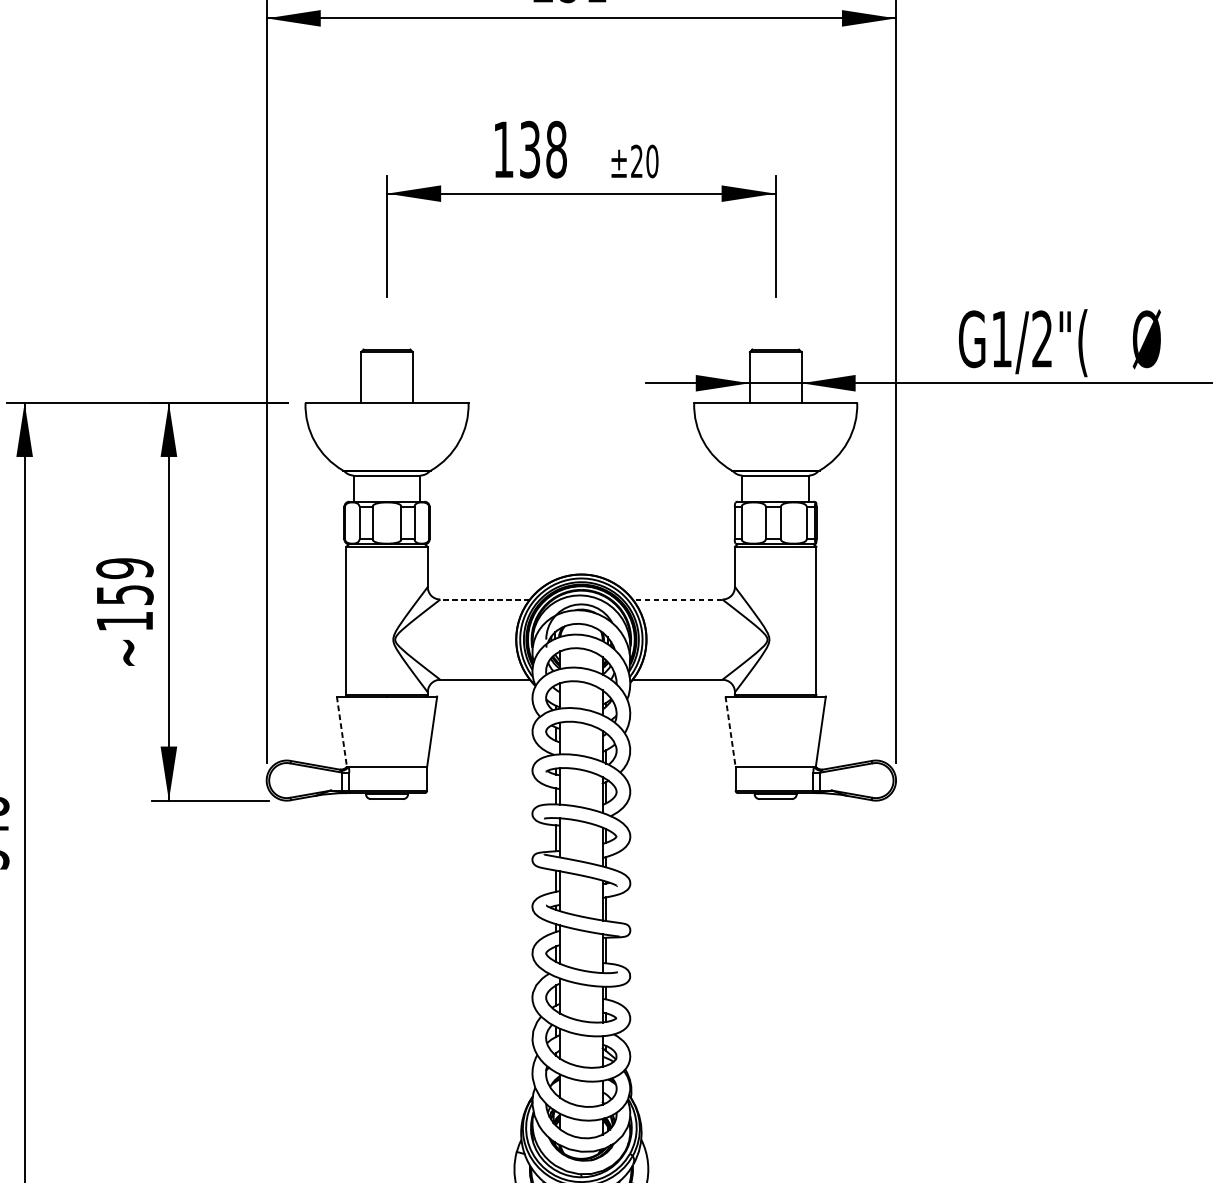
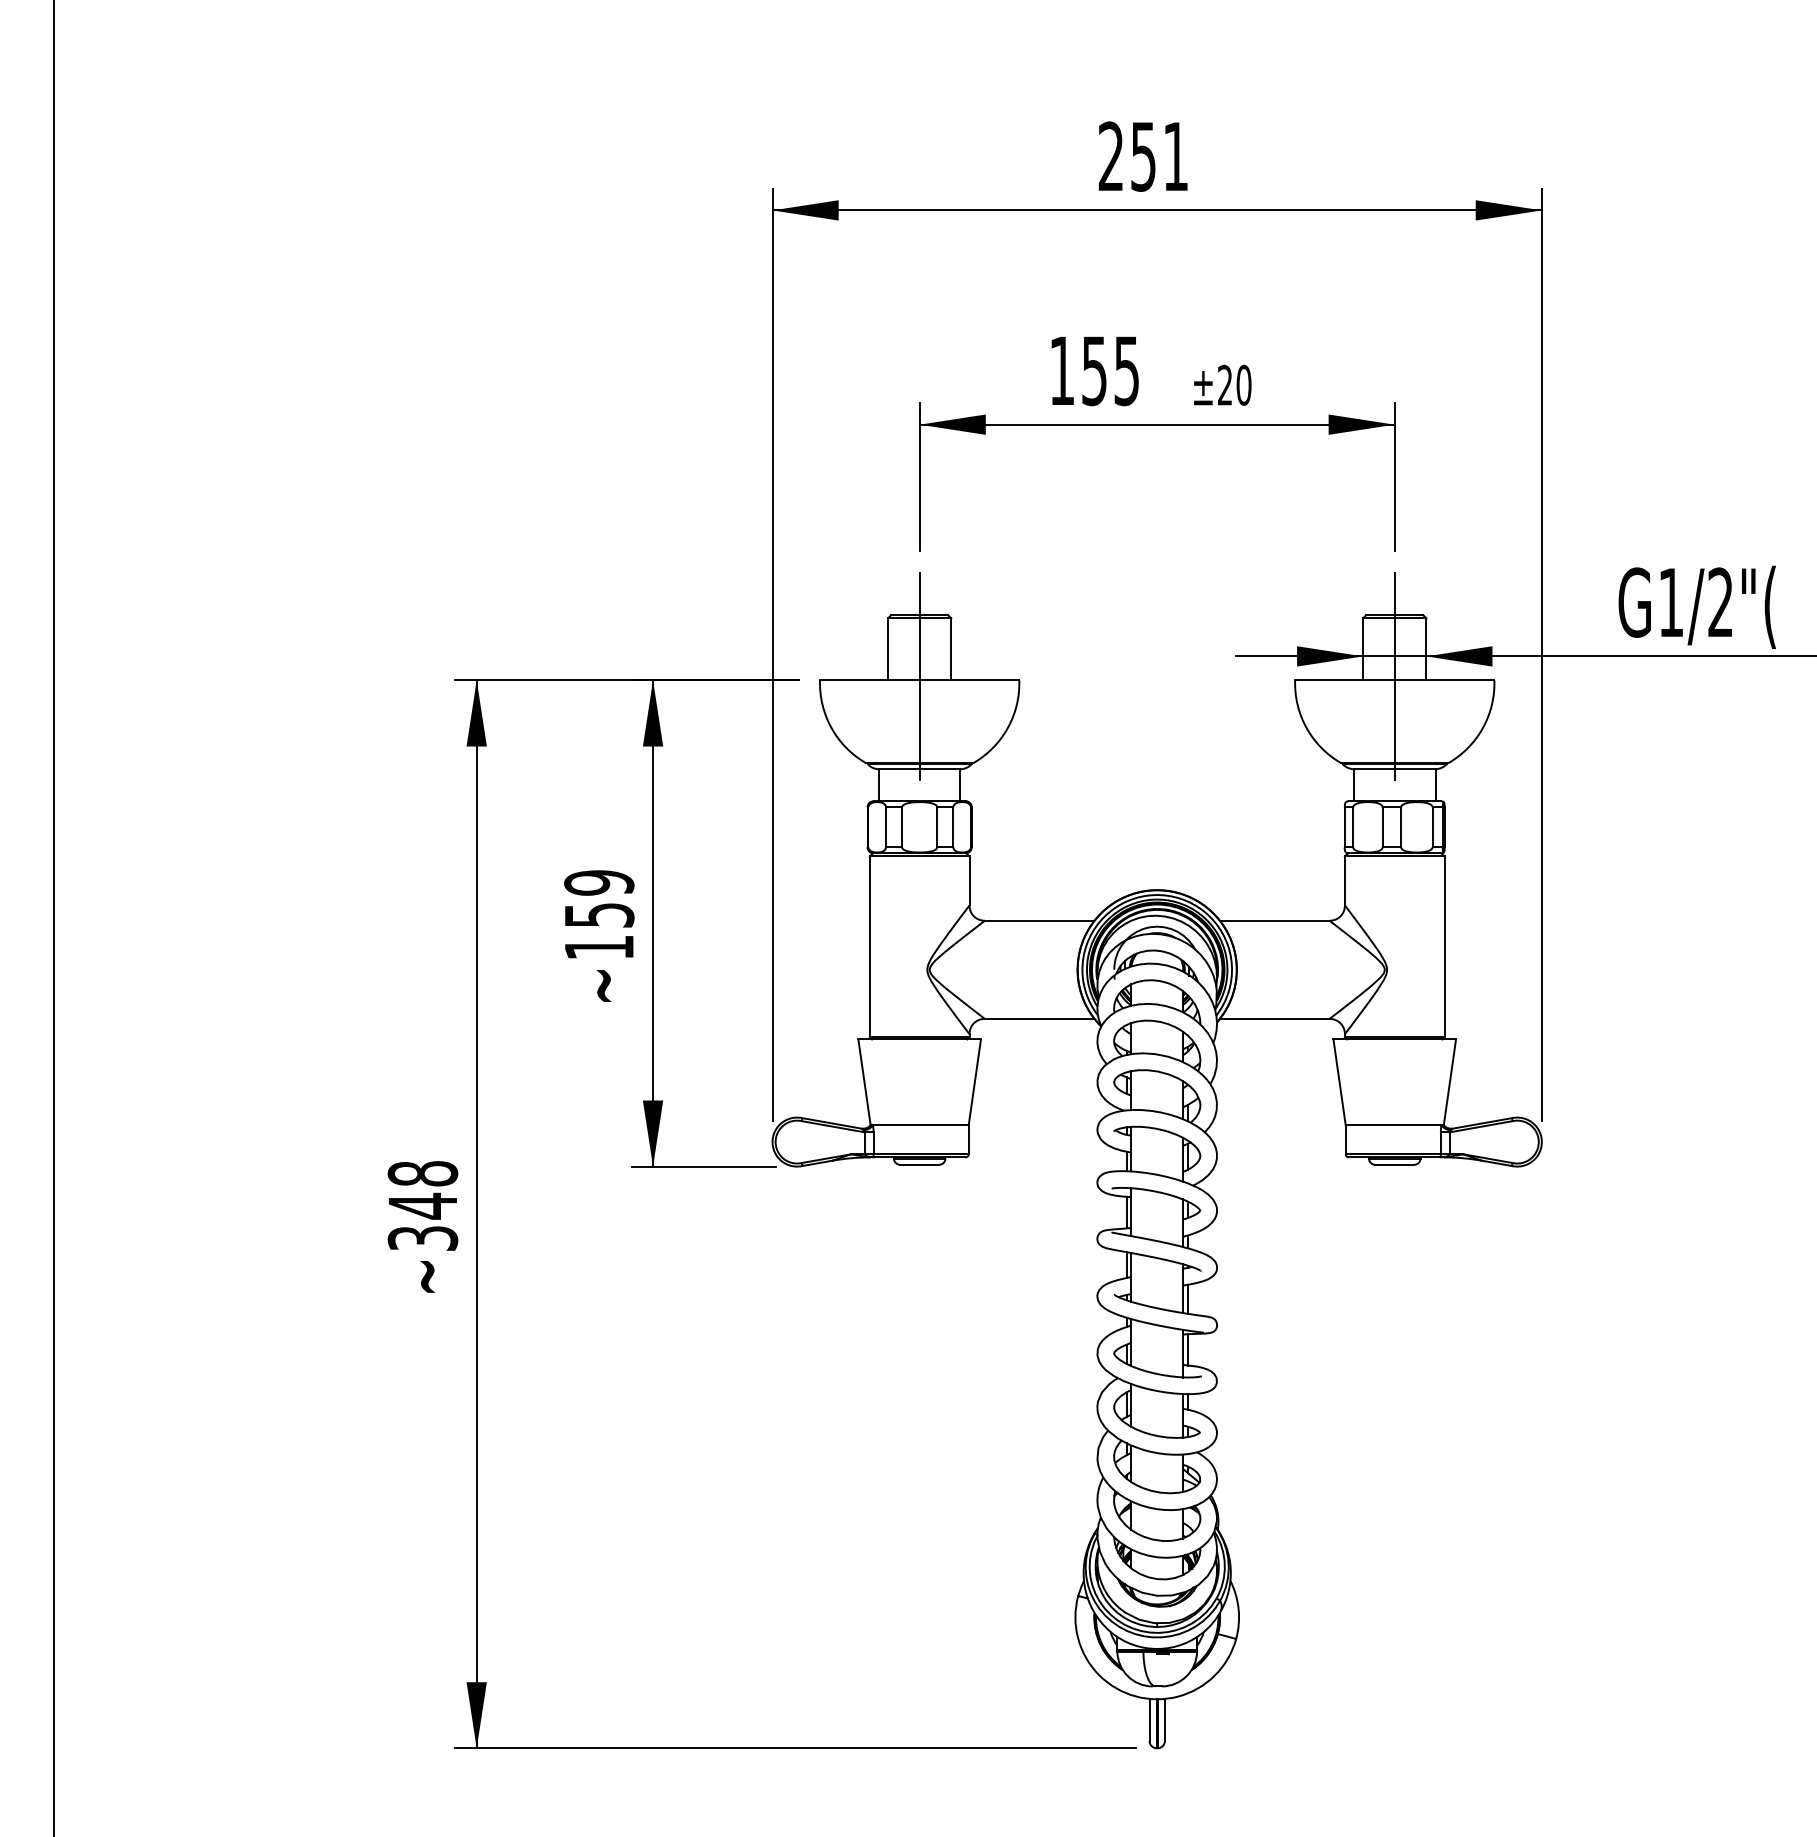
text: (543, 149) -> (1110, 370), 138 -> 155
line: (386, 399) -> (919, 676), added
line: (775, 399) -> (1394, 676), added
line: (485, 599) -> (1039, 920), dashed -> solid
line: (677, 599) -> (1274, 920), dashed -> solid
line: (341, 731) -> (864, 1082), dashed -> solid
line: (730, 731) -> (1339, 1082), dashed -> solid

